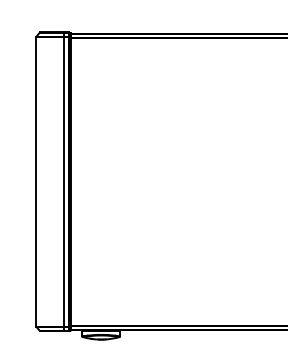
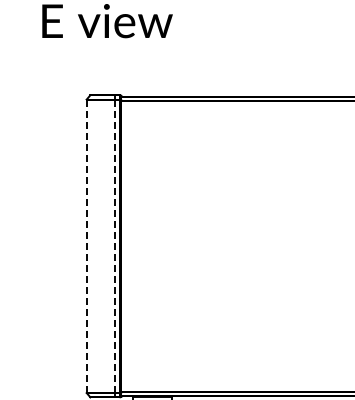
line: (63, 180) -> (114, 245), solid -> dashed
line: (36, 181) -> (86, 246), solid -> dashed

